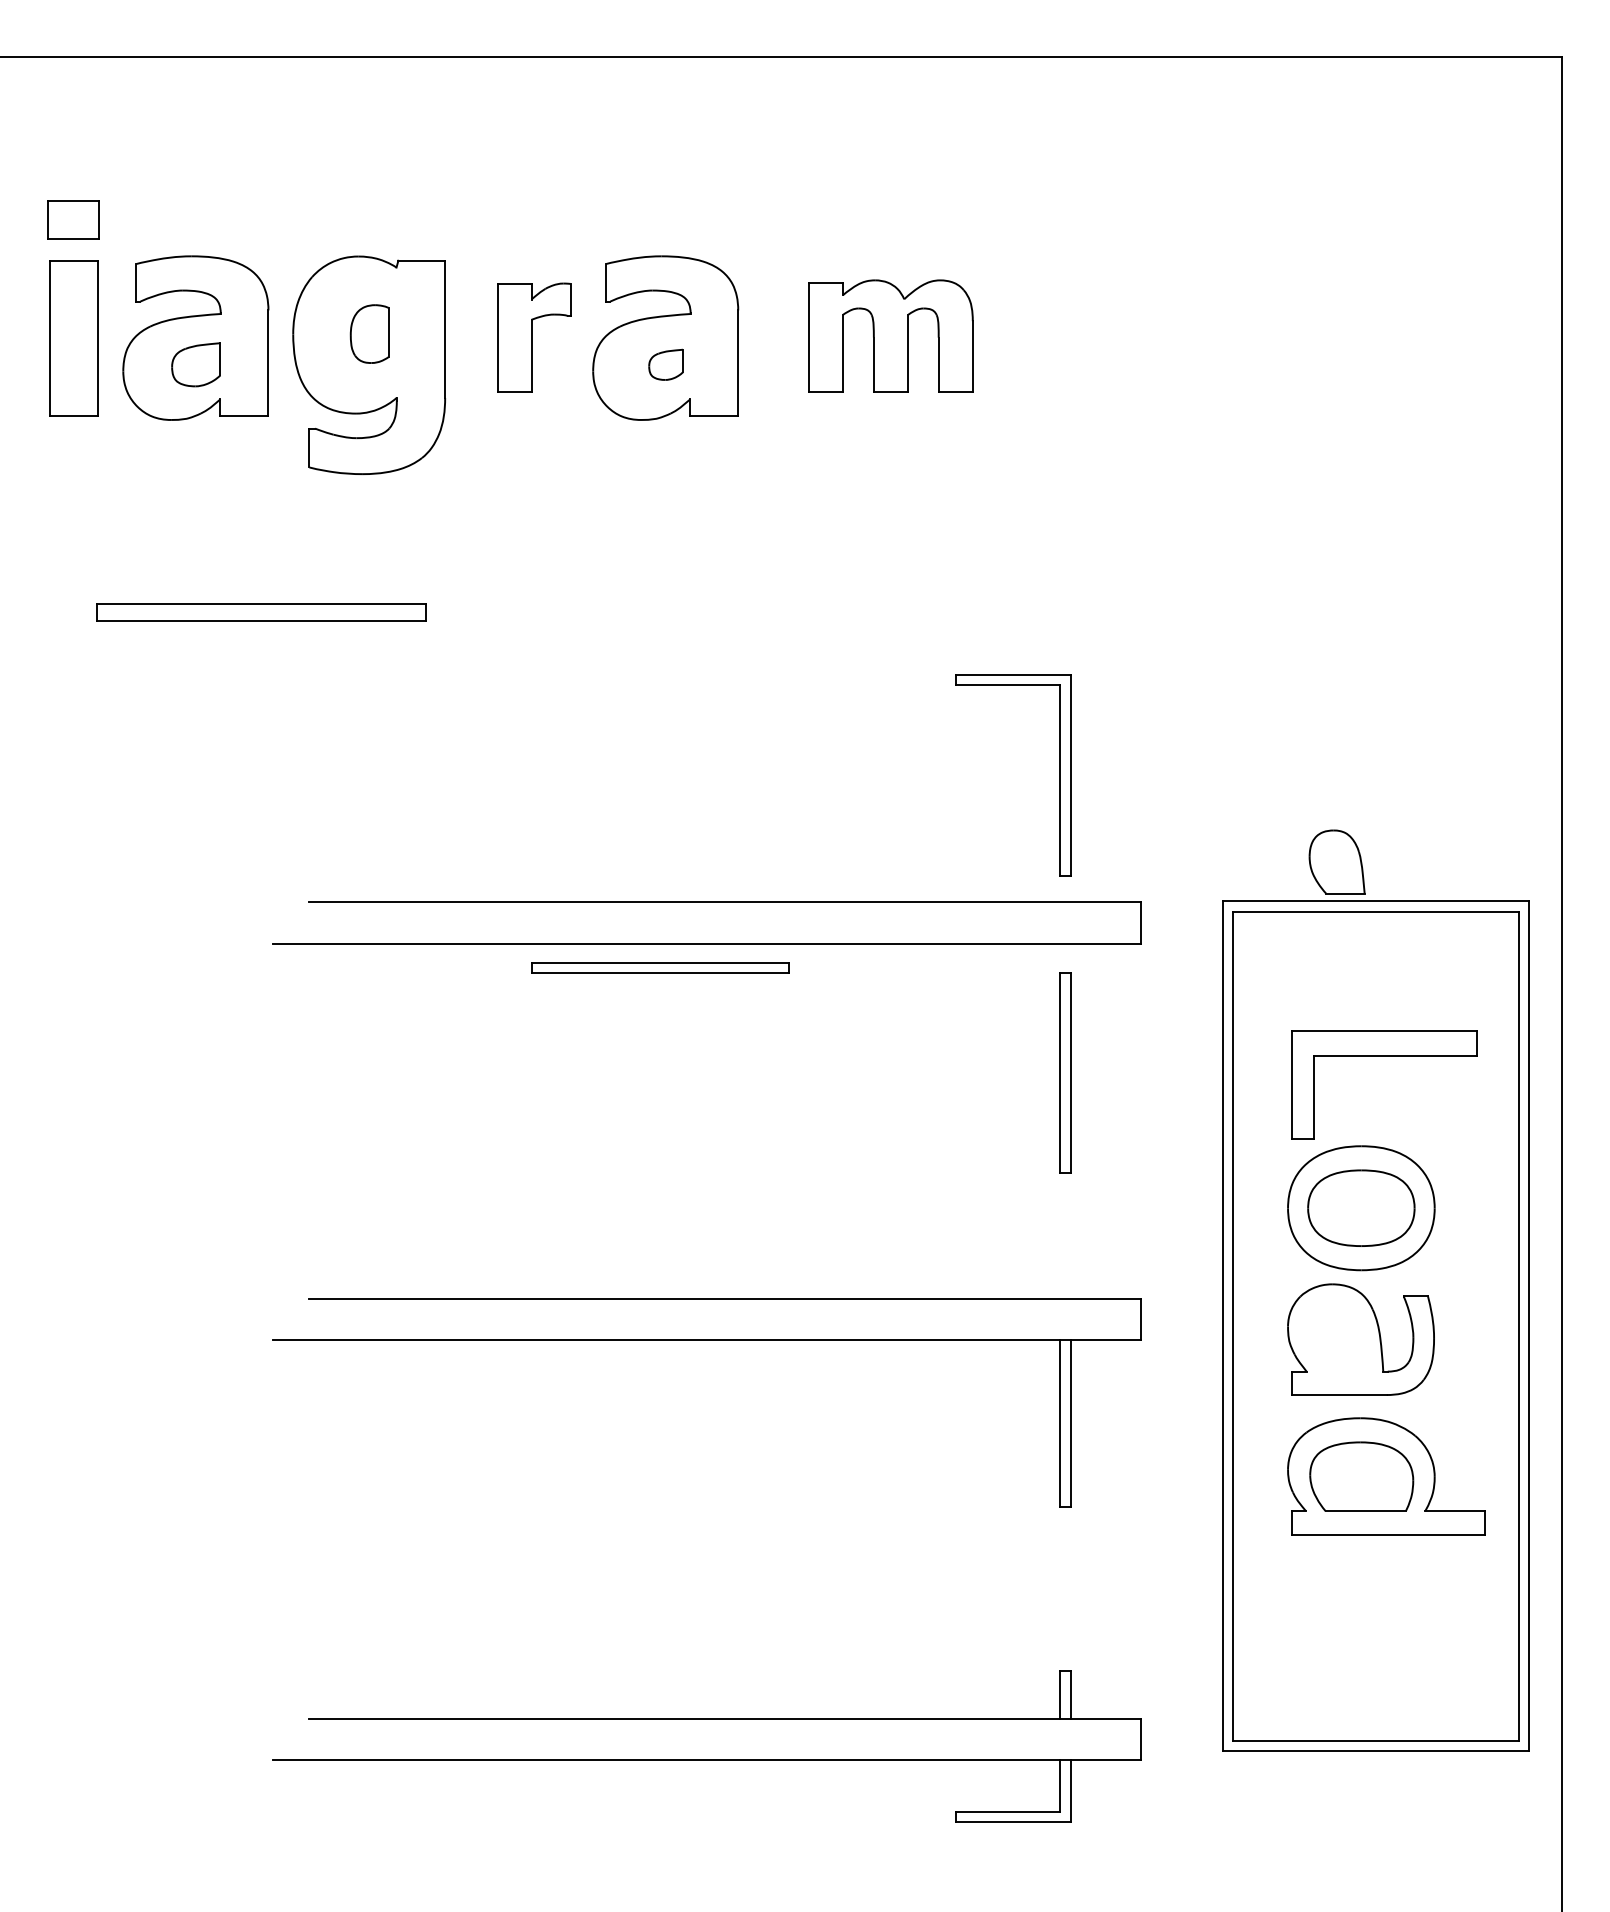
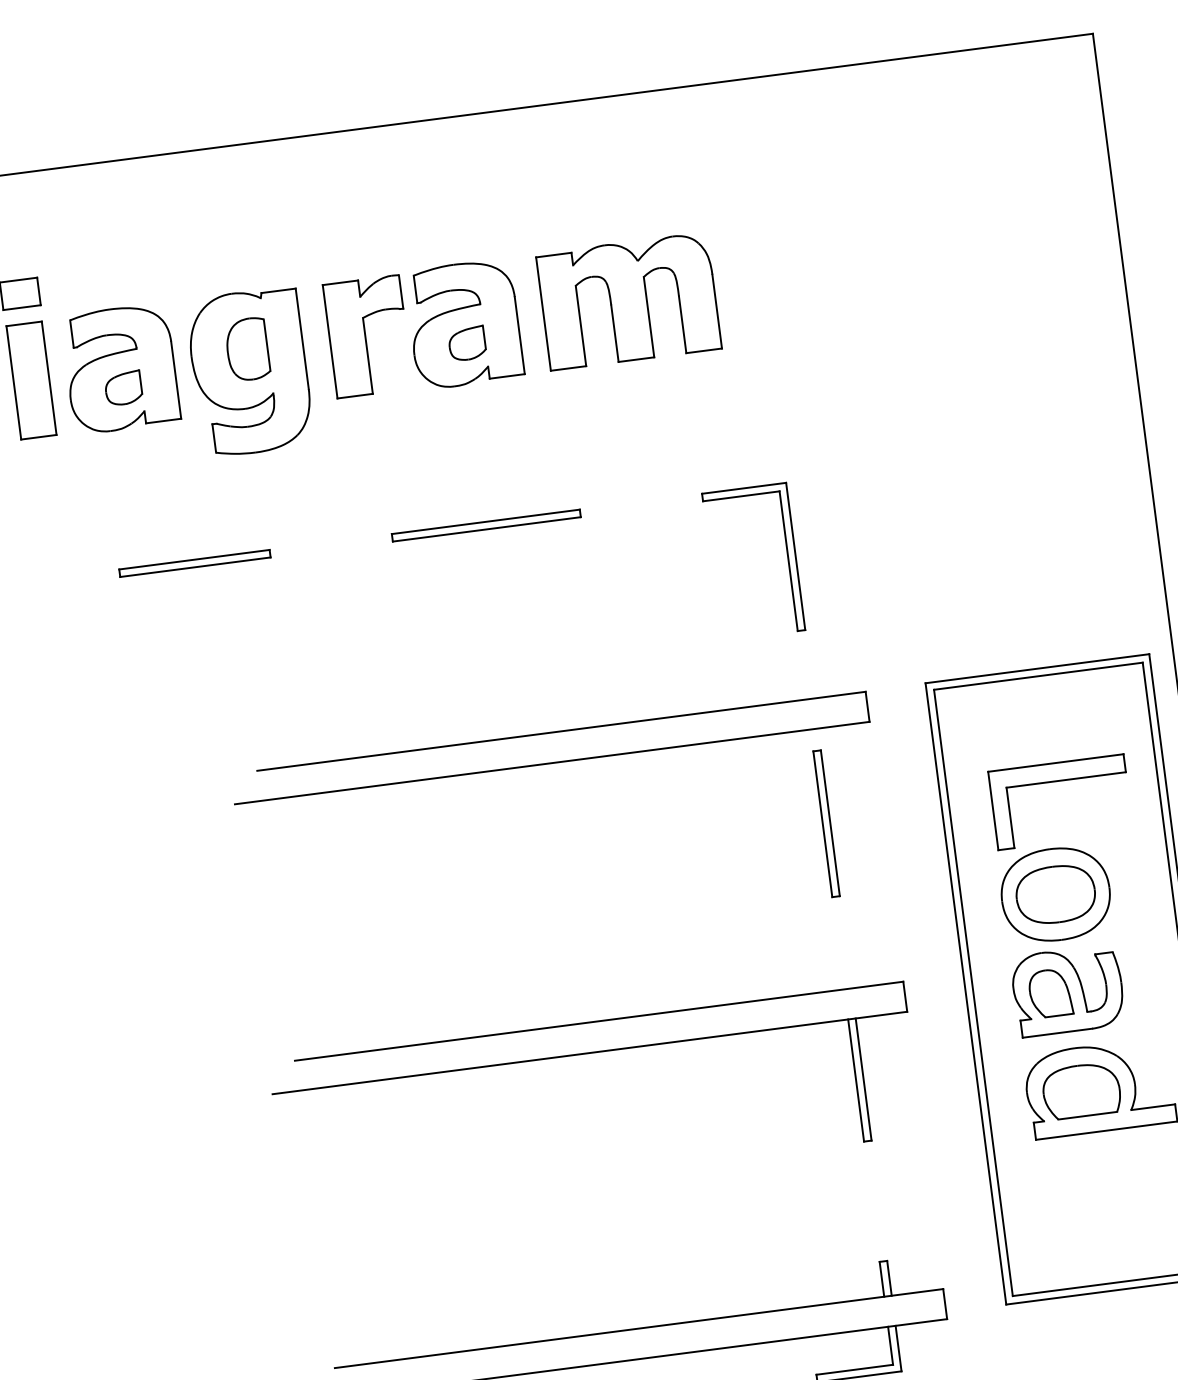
part: (369, 333) -> (247, 349), size x1.43
part: (890, 335) -> (628, 300), size x1.43
part: (533, 337) -> (367, 336), size x1.43
part: (665, 364) -> (466, 343), size x1.43
part: (261, 612) -> (194, 563), size x0.62
part: (1059, 775) -> (787, 557), moved
part: (1336, 861) -> (1050, 992), moved
part: (660, 967) -> (486, 525), moved

